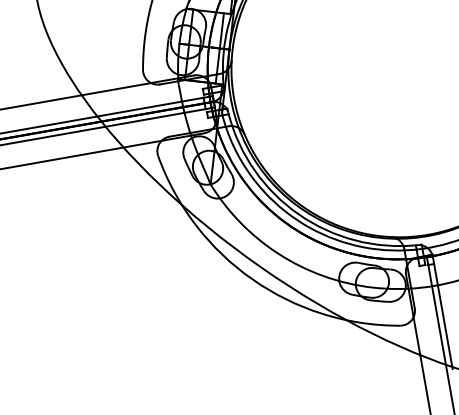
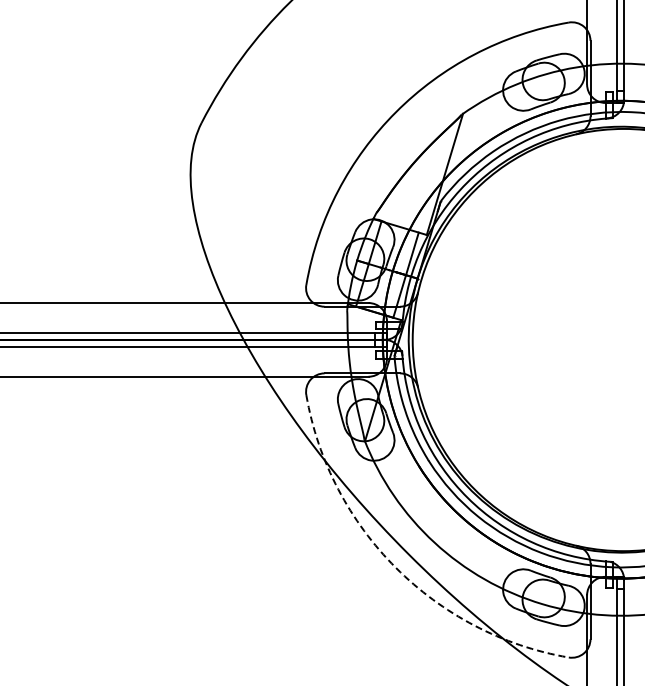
arc: (251, 279) -> (395, 567), solid -> dashed

